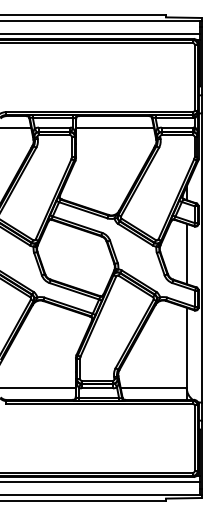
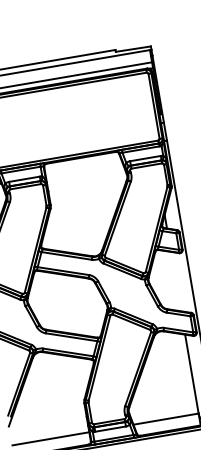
line: (115, 128) -> (84, 169), removed
line: (186, 253) -> (175, 281), removed

